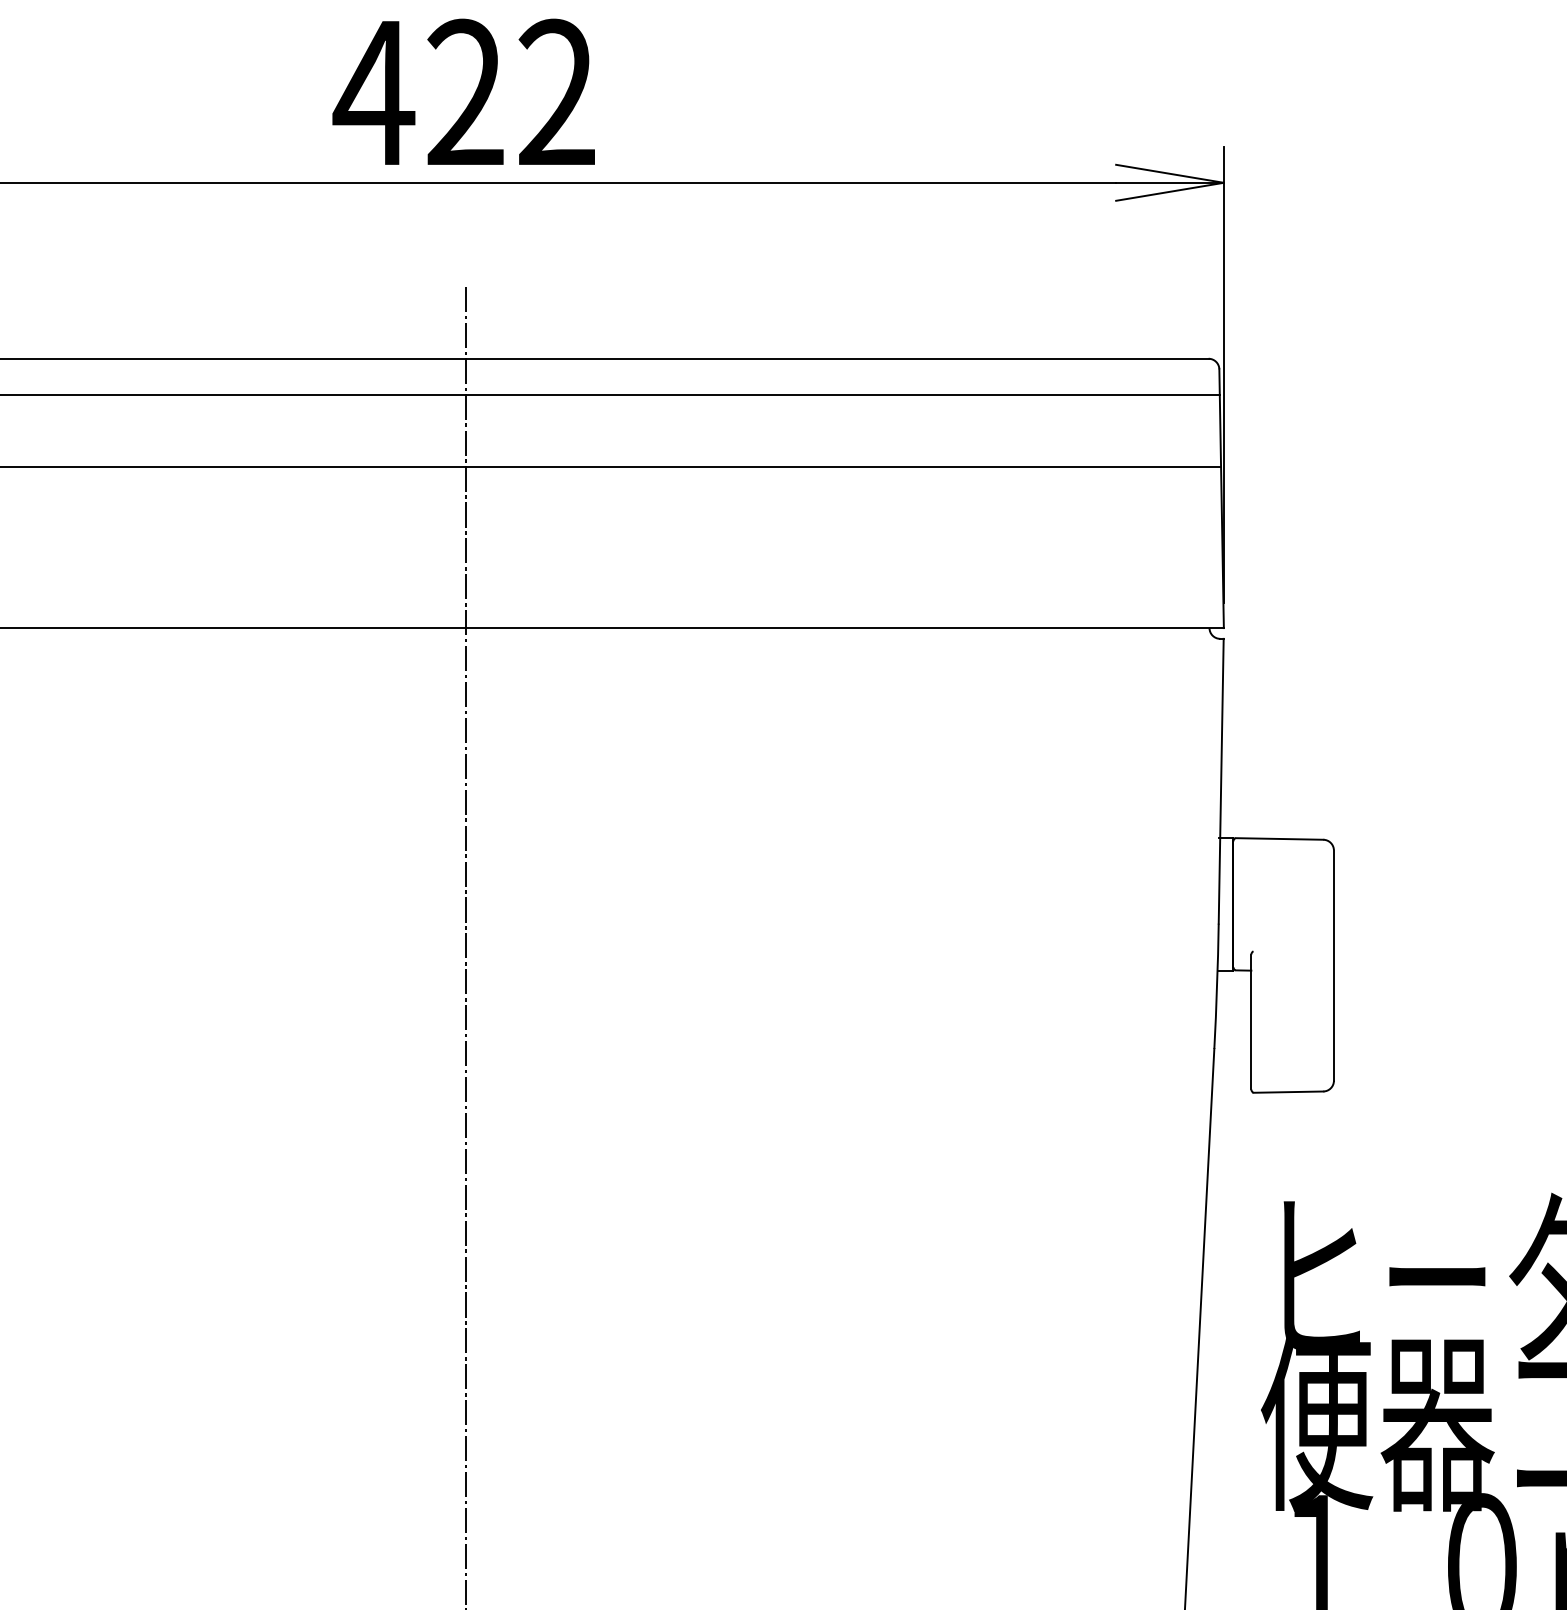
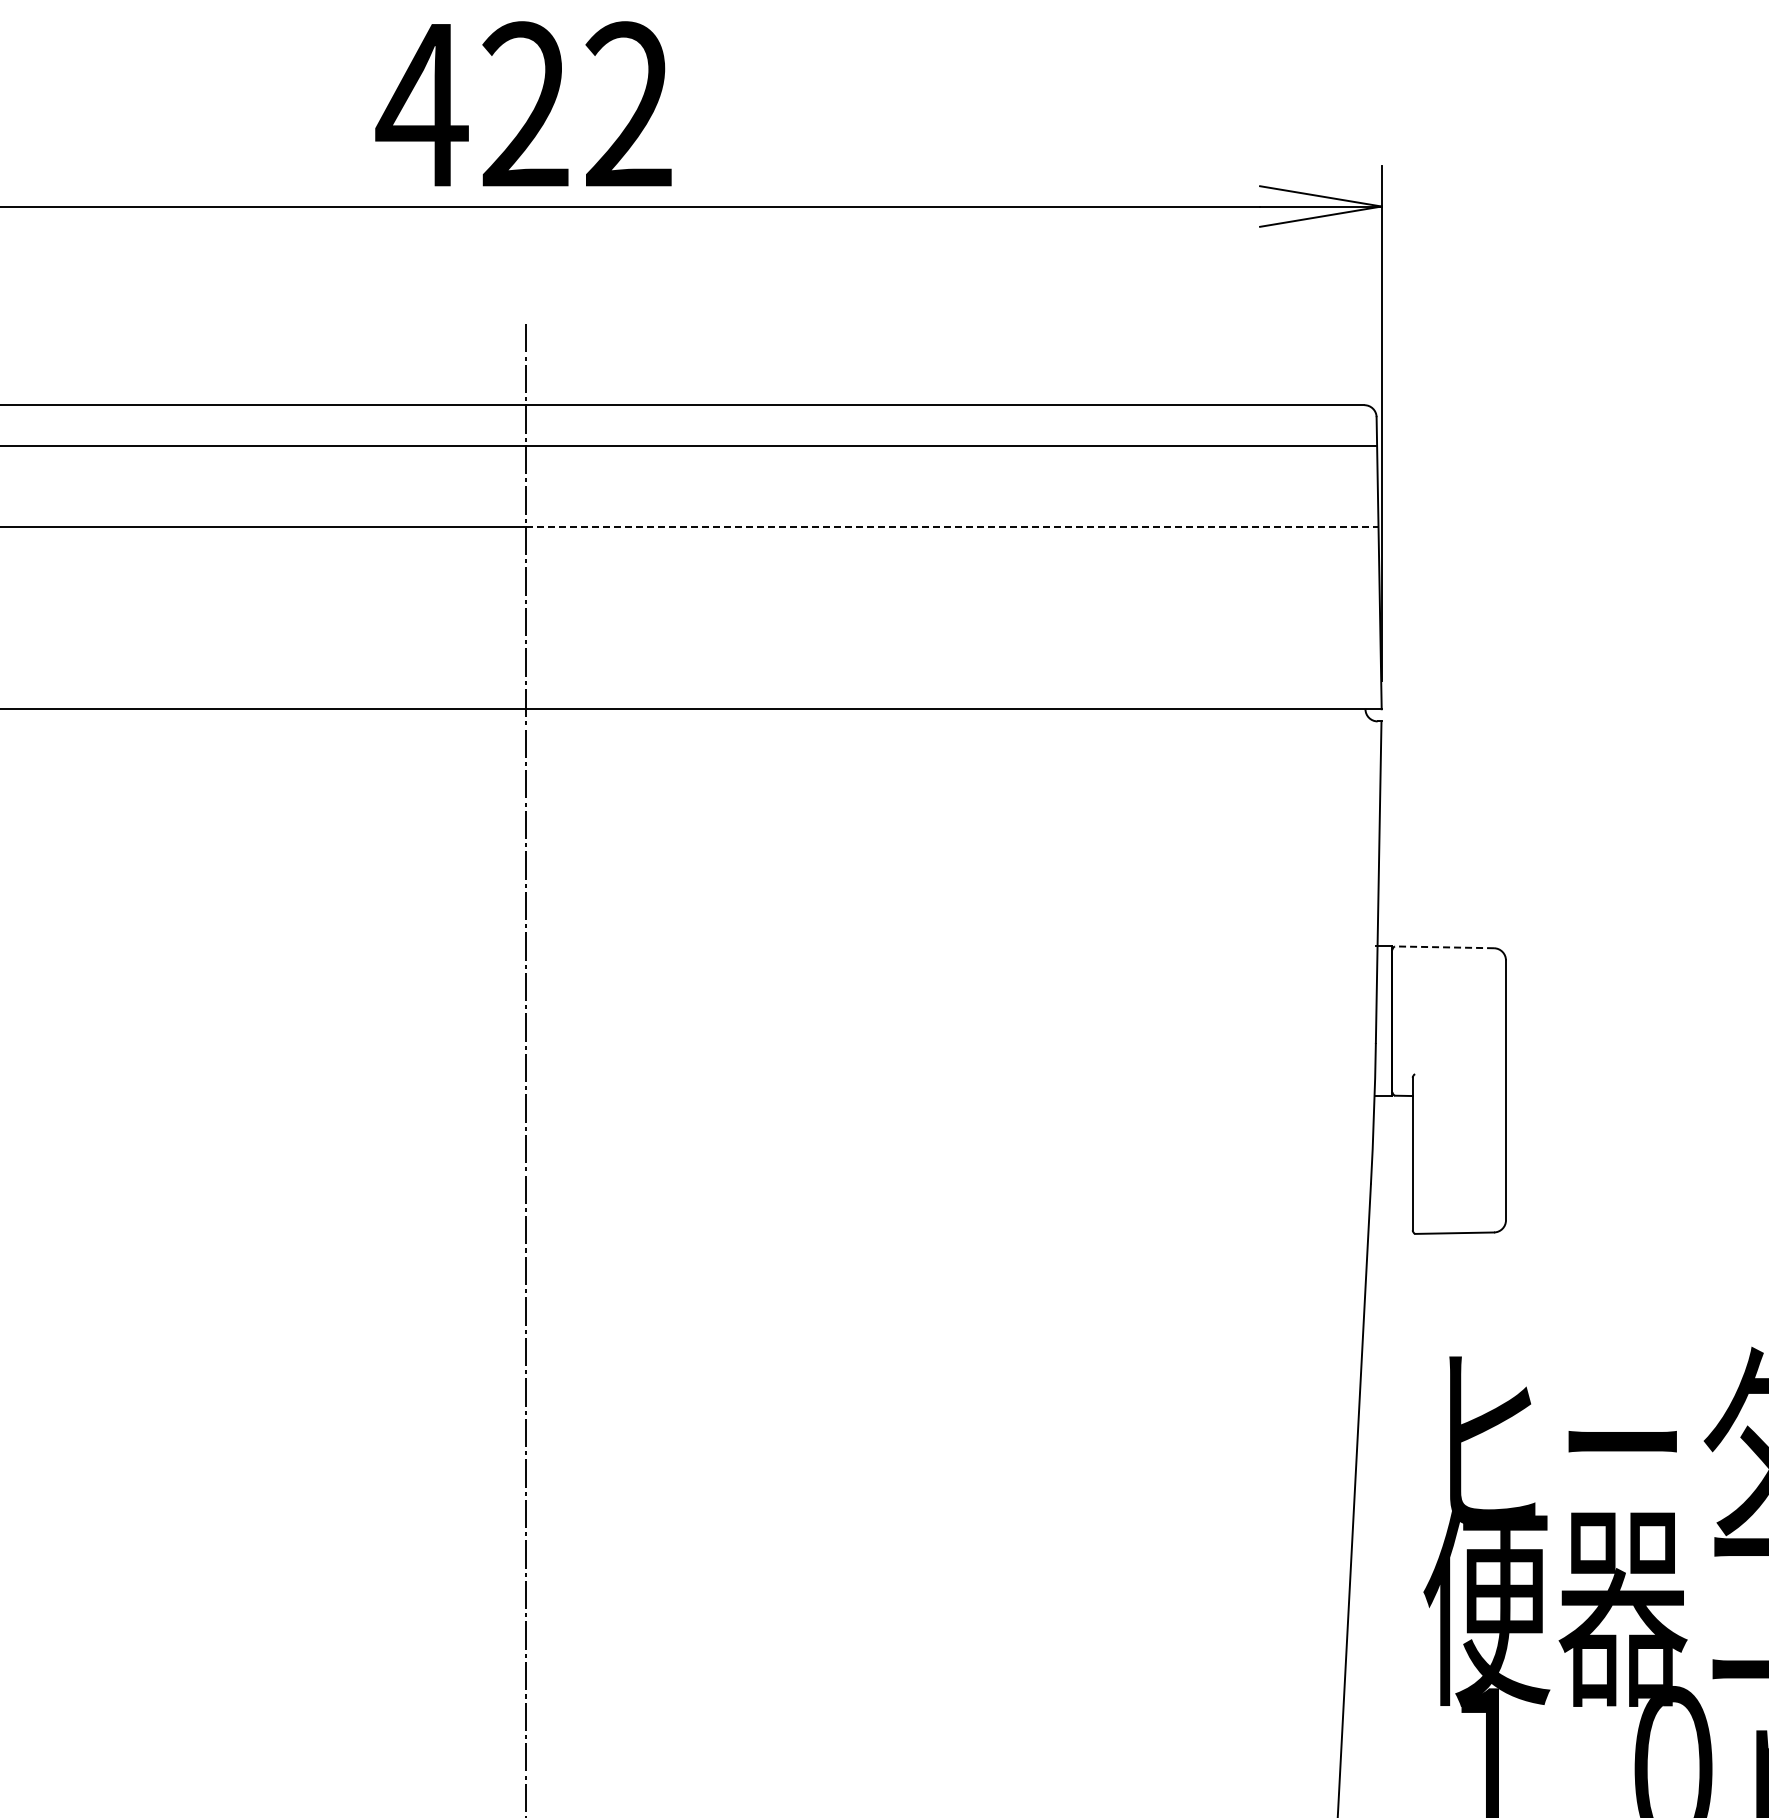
line: (843, 466) -> (952, 526), solid -> dashed
line: (1279, 839) -> (1444, 947), solid -> dashed

